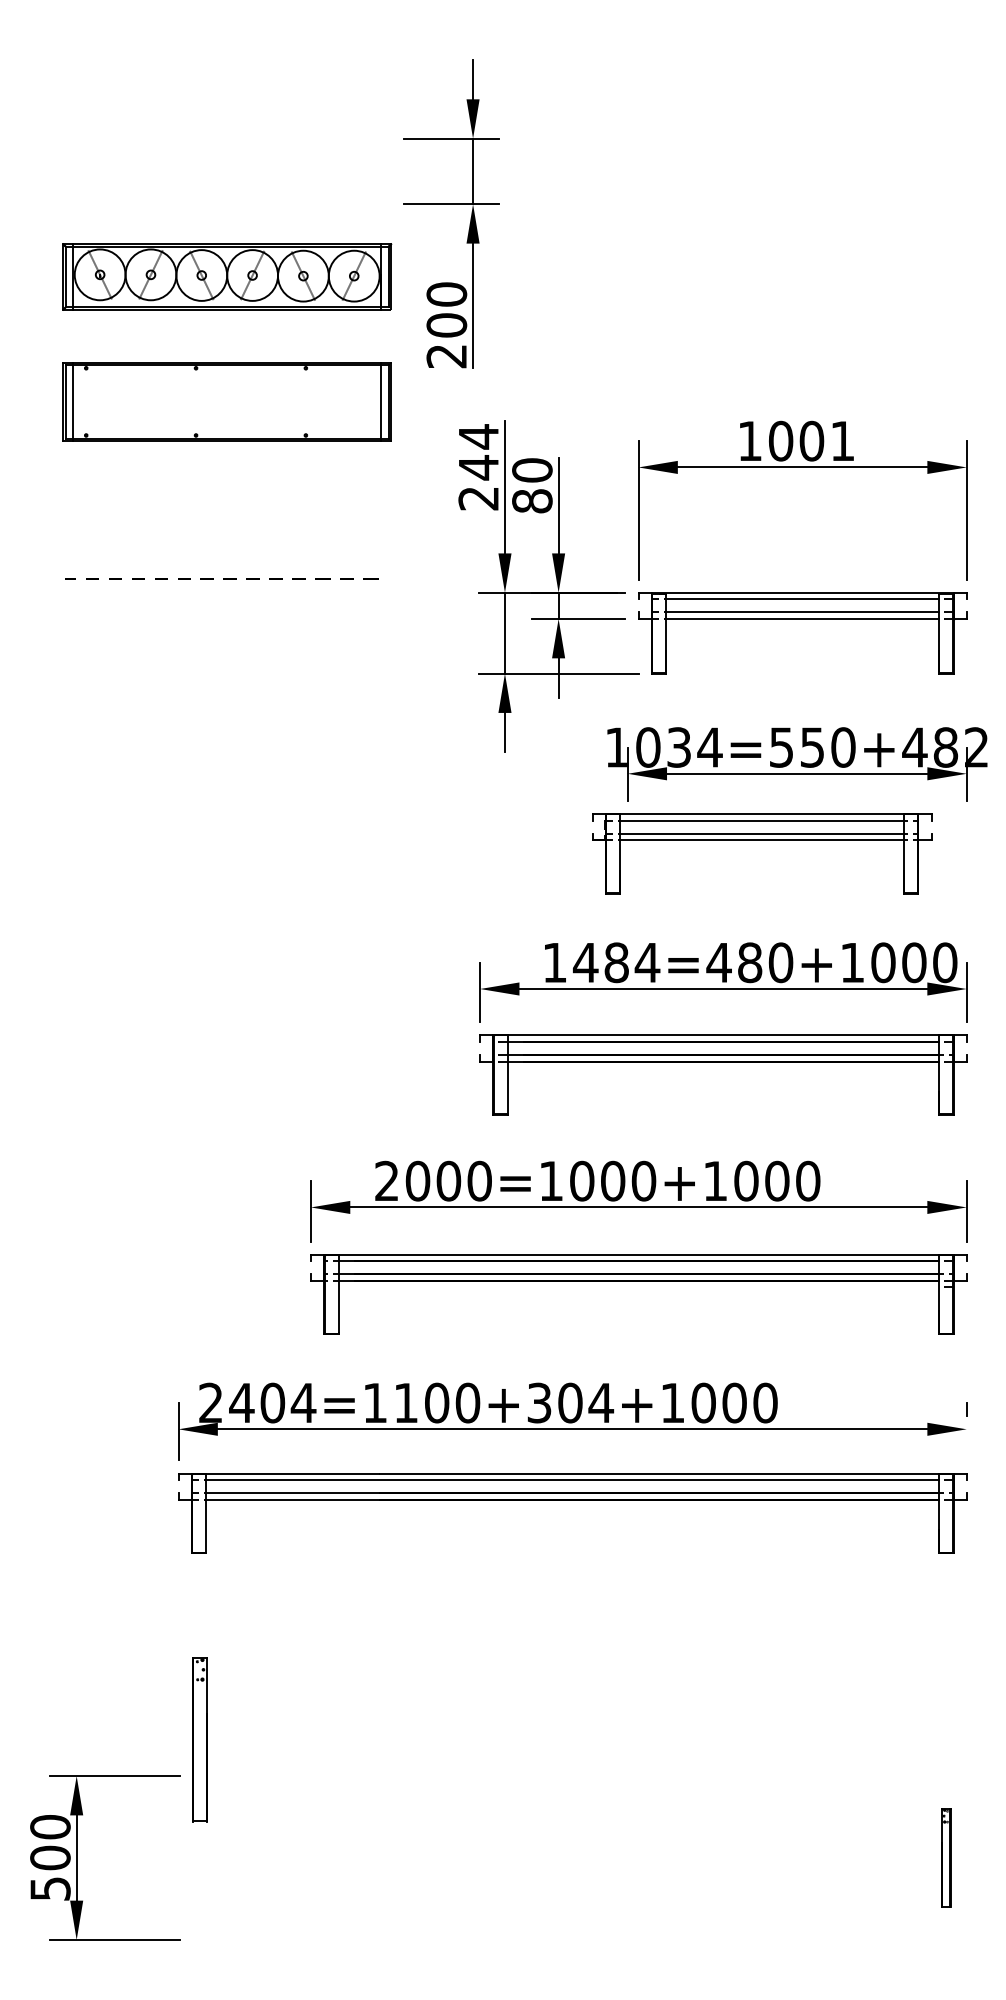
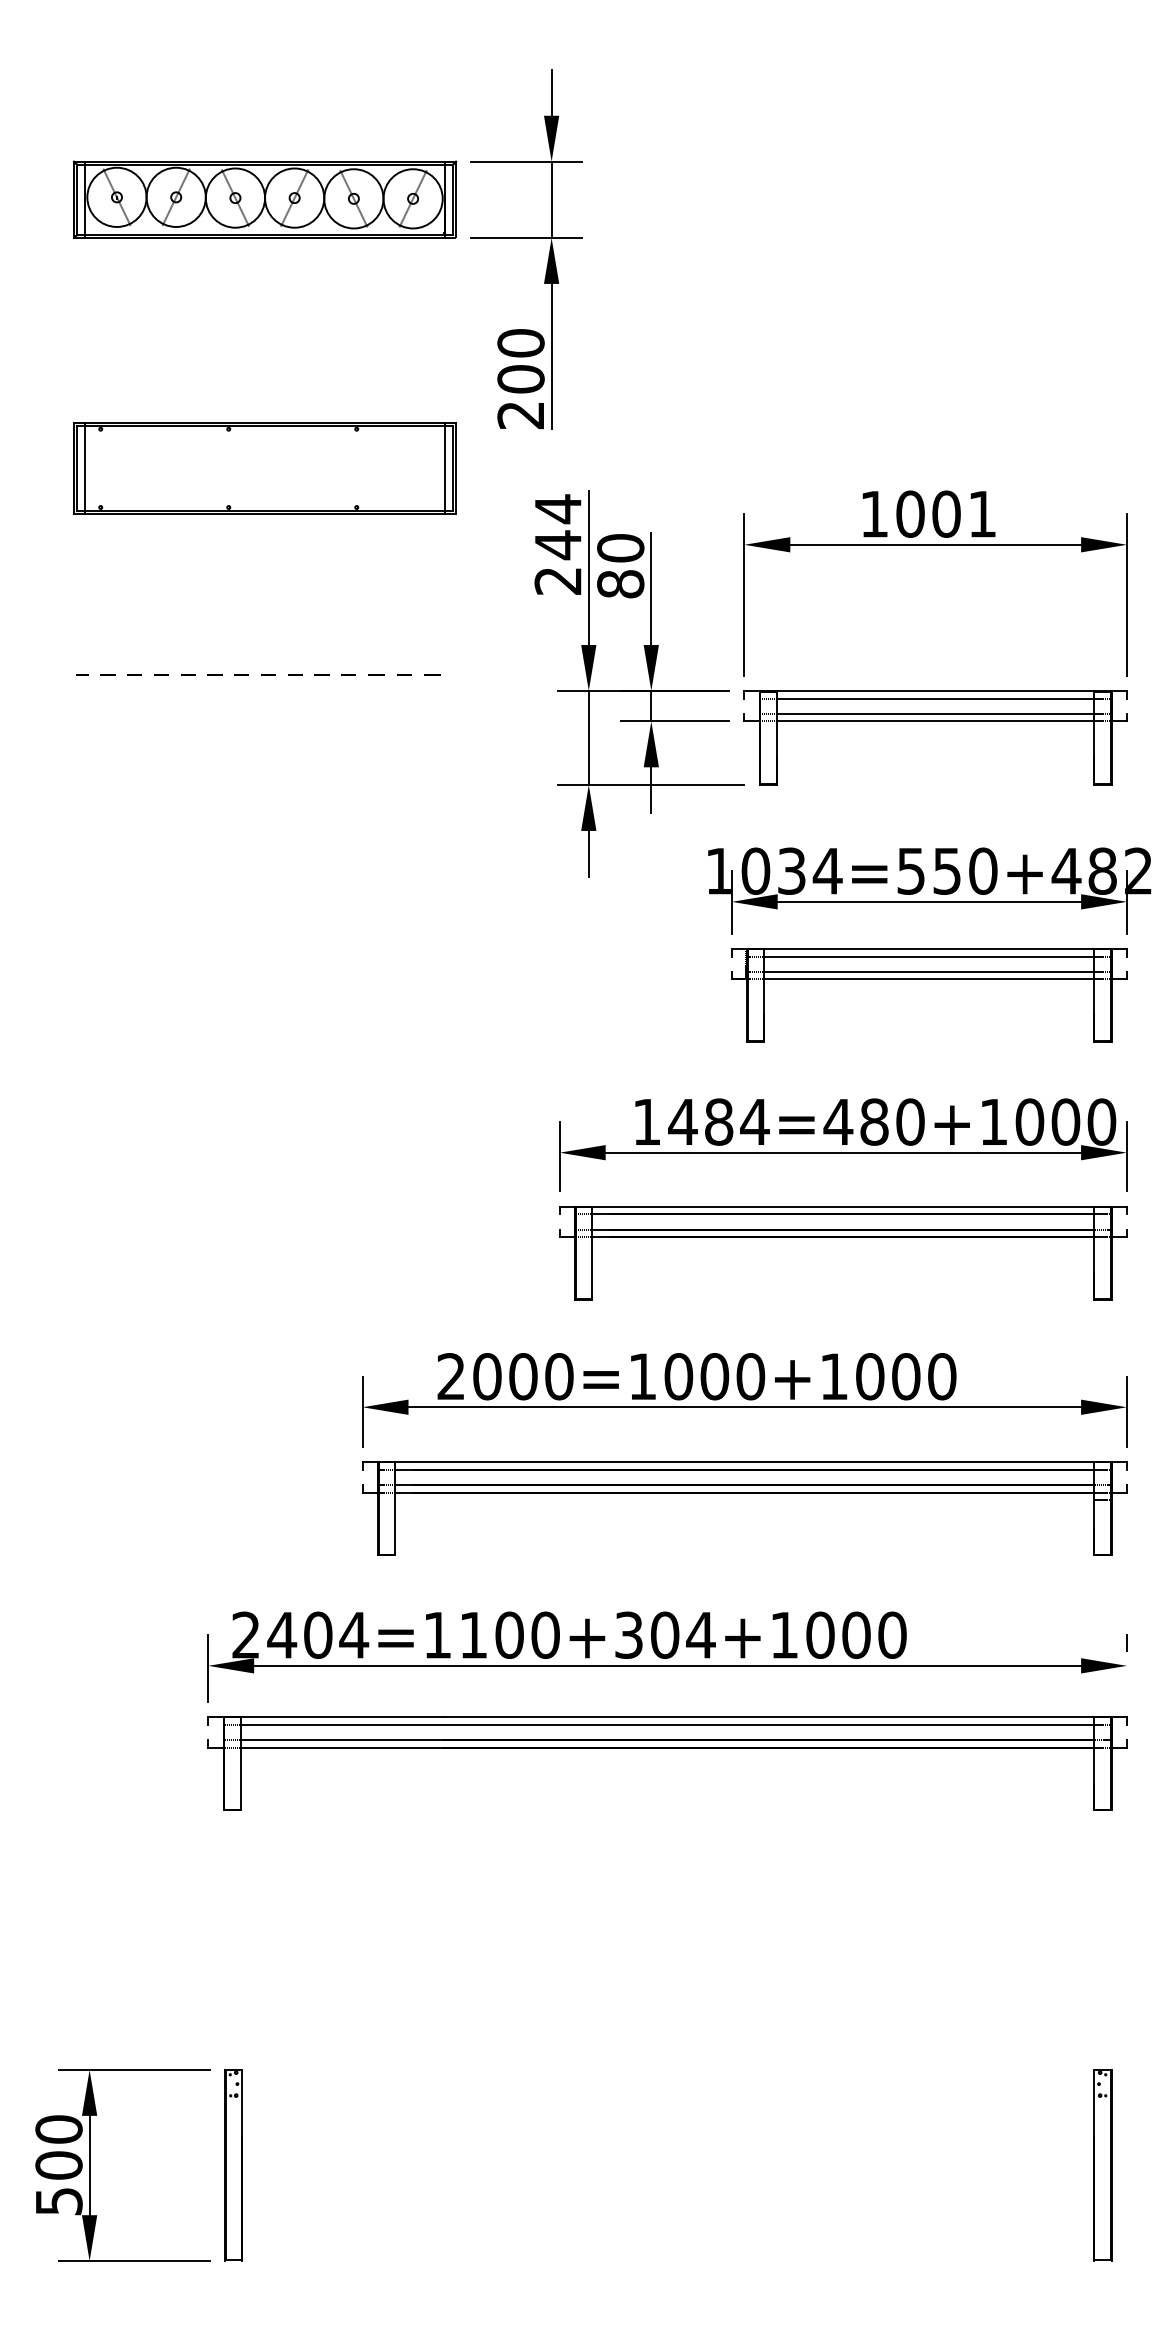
part: (227, 276) -> (265, 199), moved
part: (762, 840) -> (929, 979), moved
part: (200, 1739) -> (233, 2165), moved
part: (945, 1858) -> (1102, 2165), size x1.67

